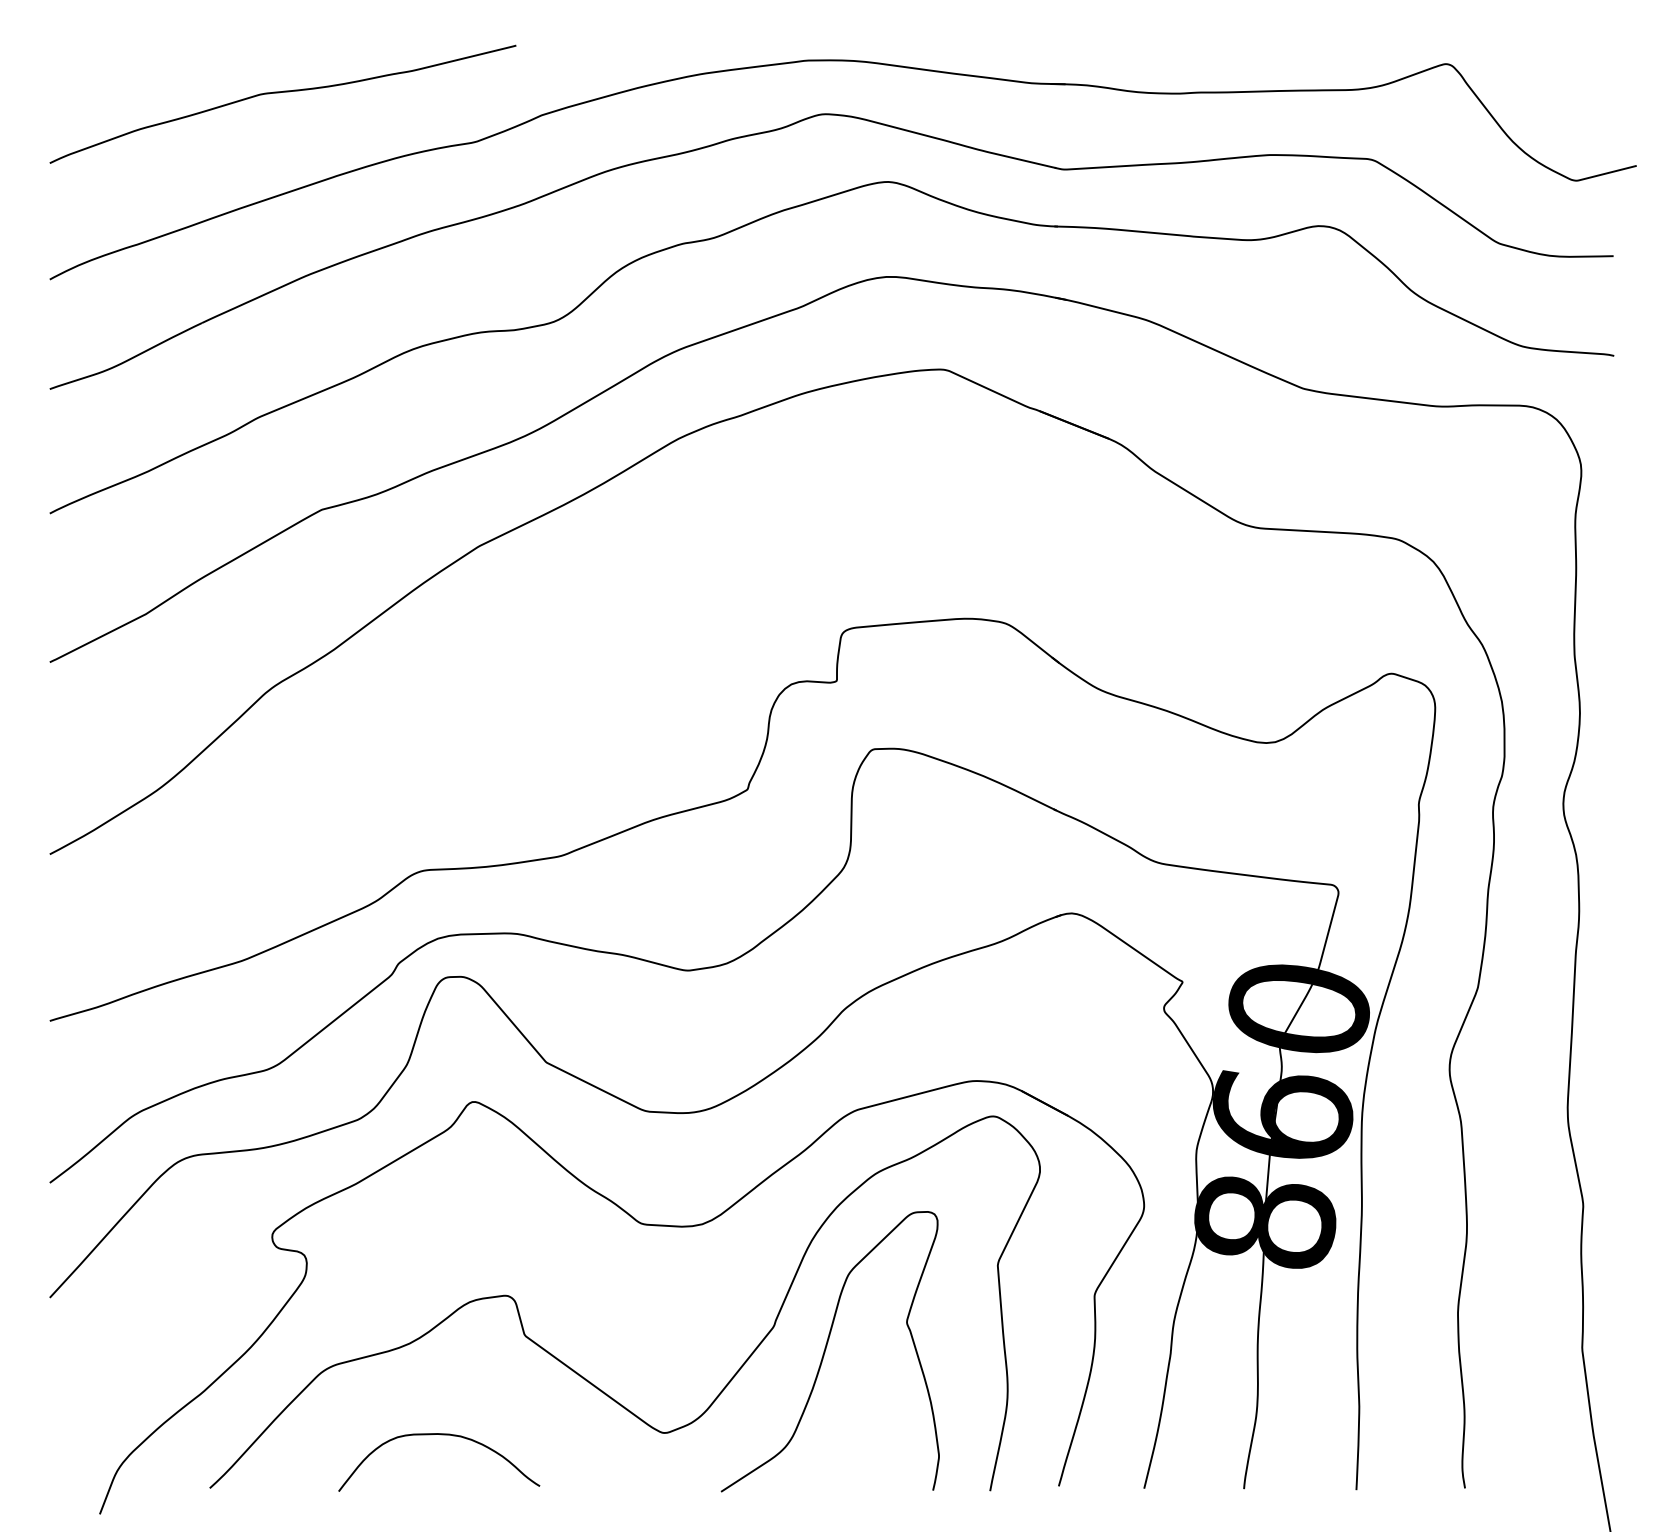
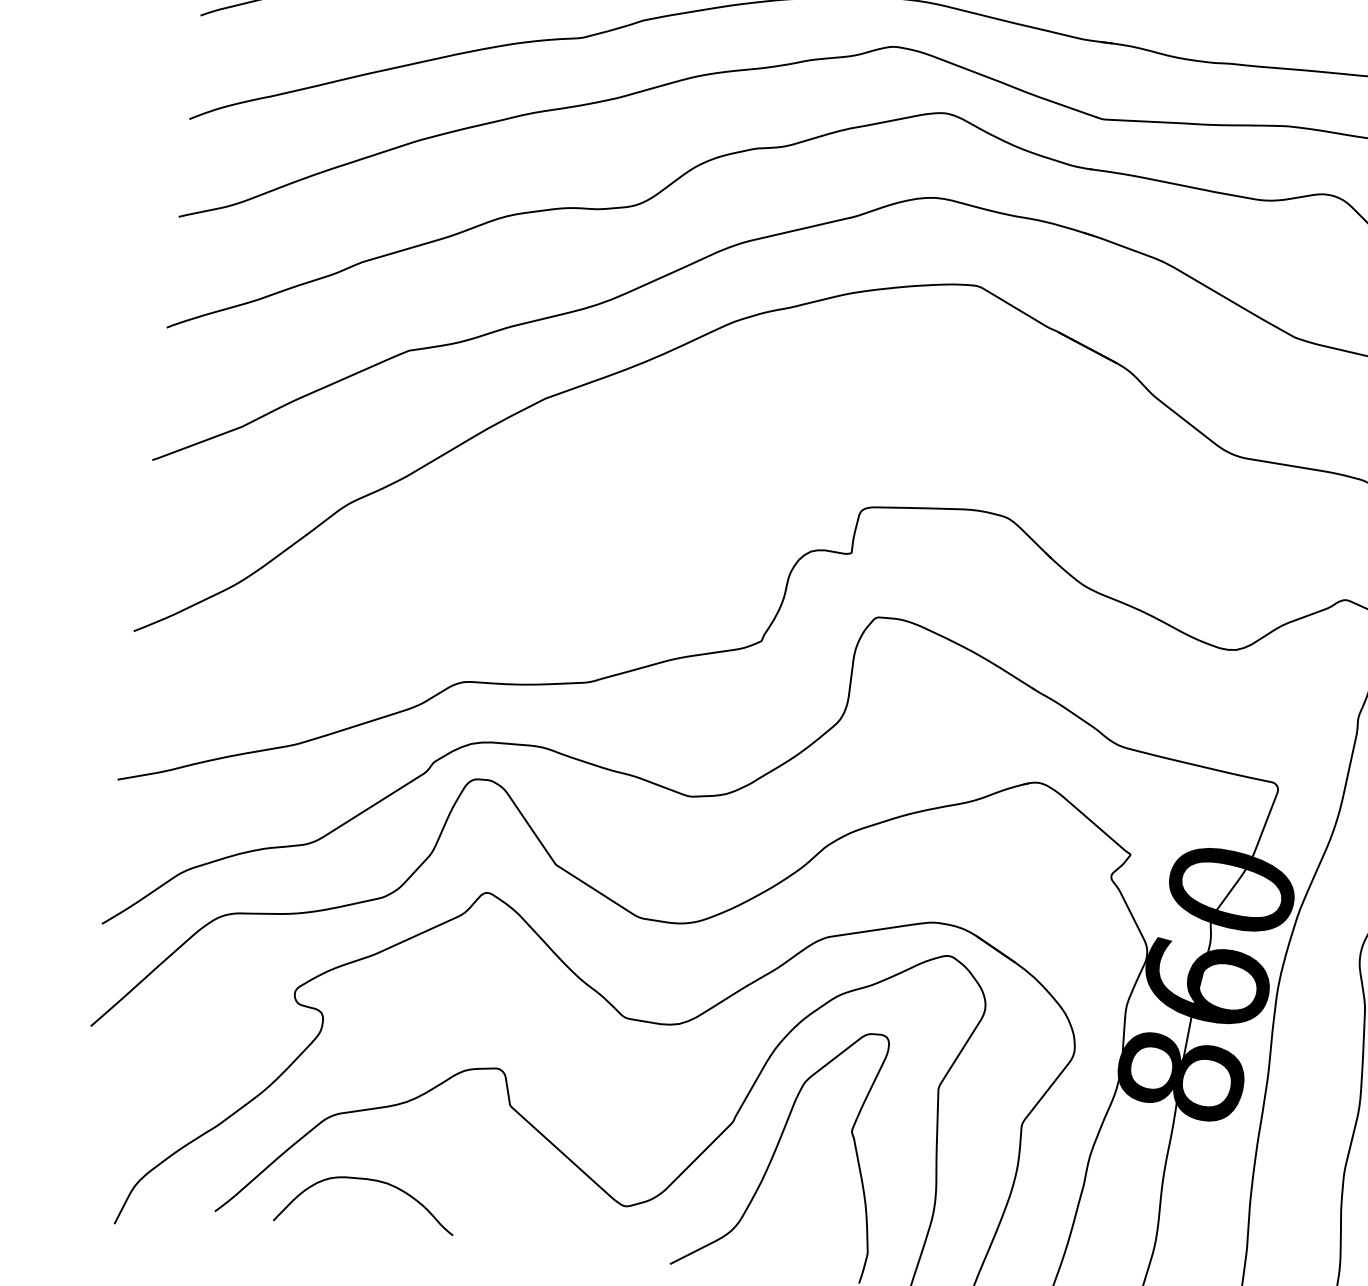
curve: (440, 1435) -> (369, 1180), moved

